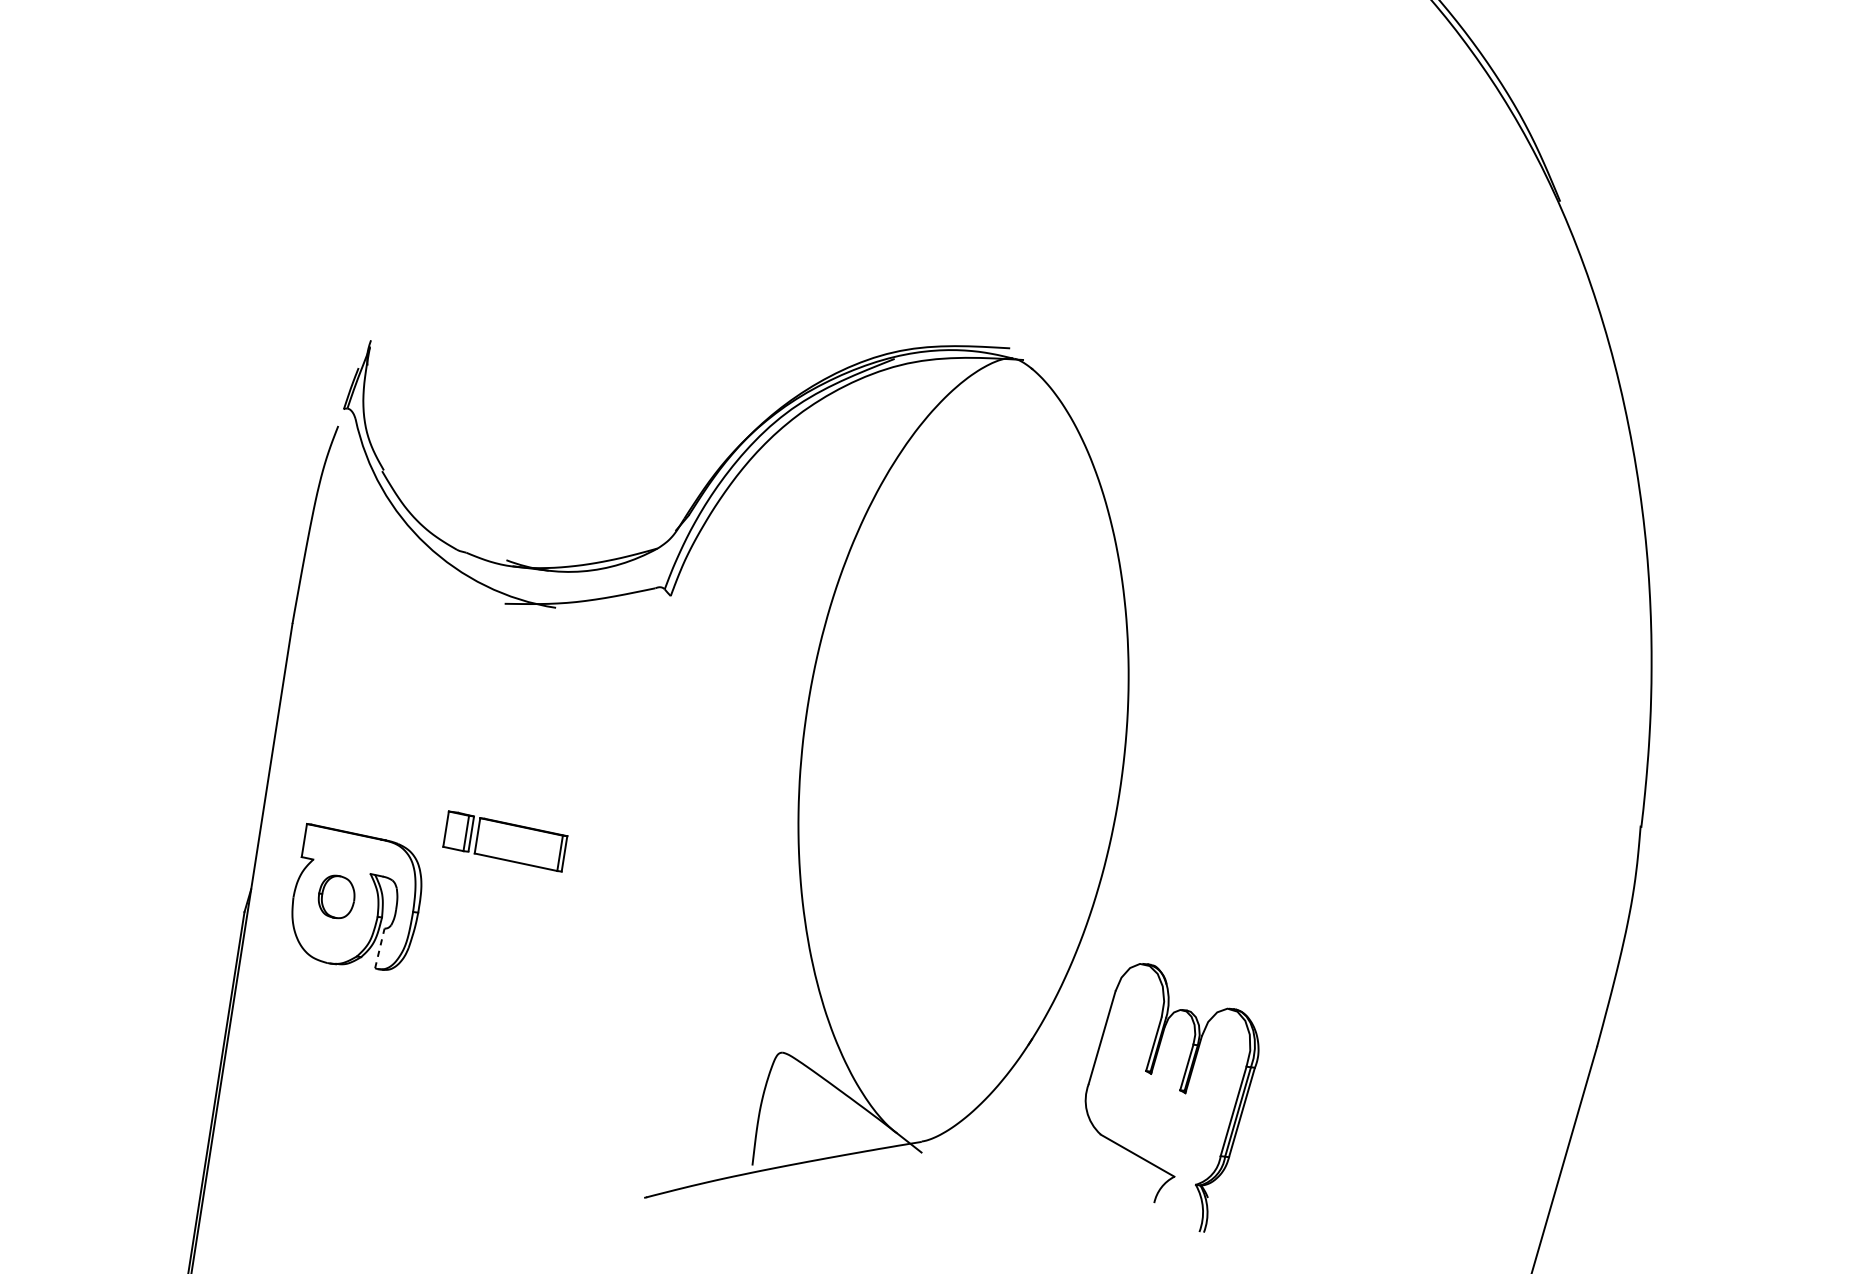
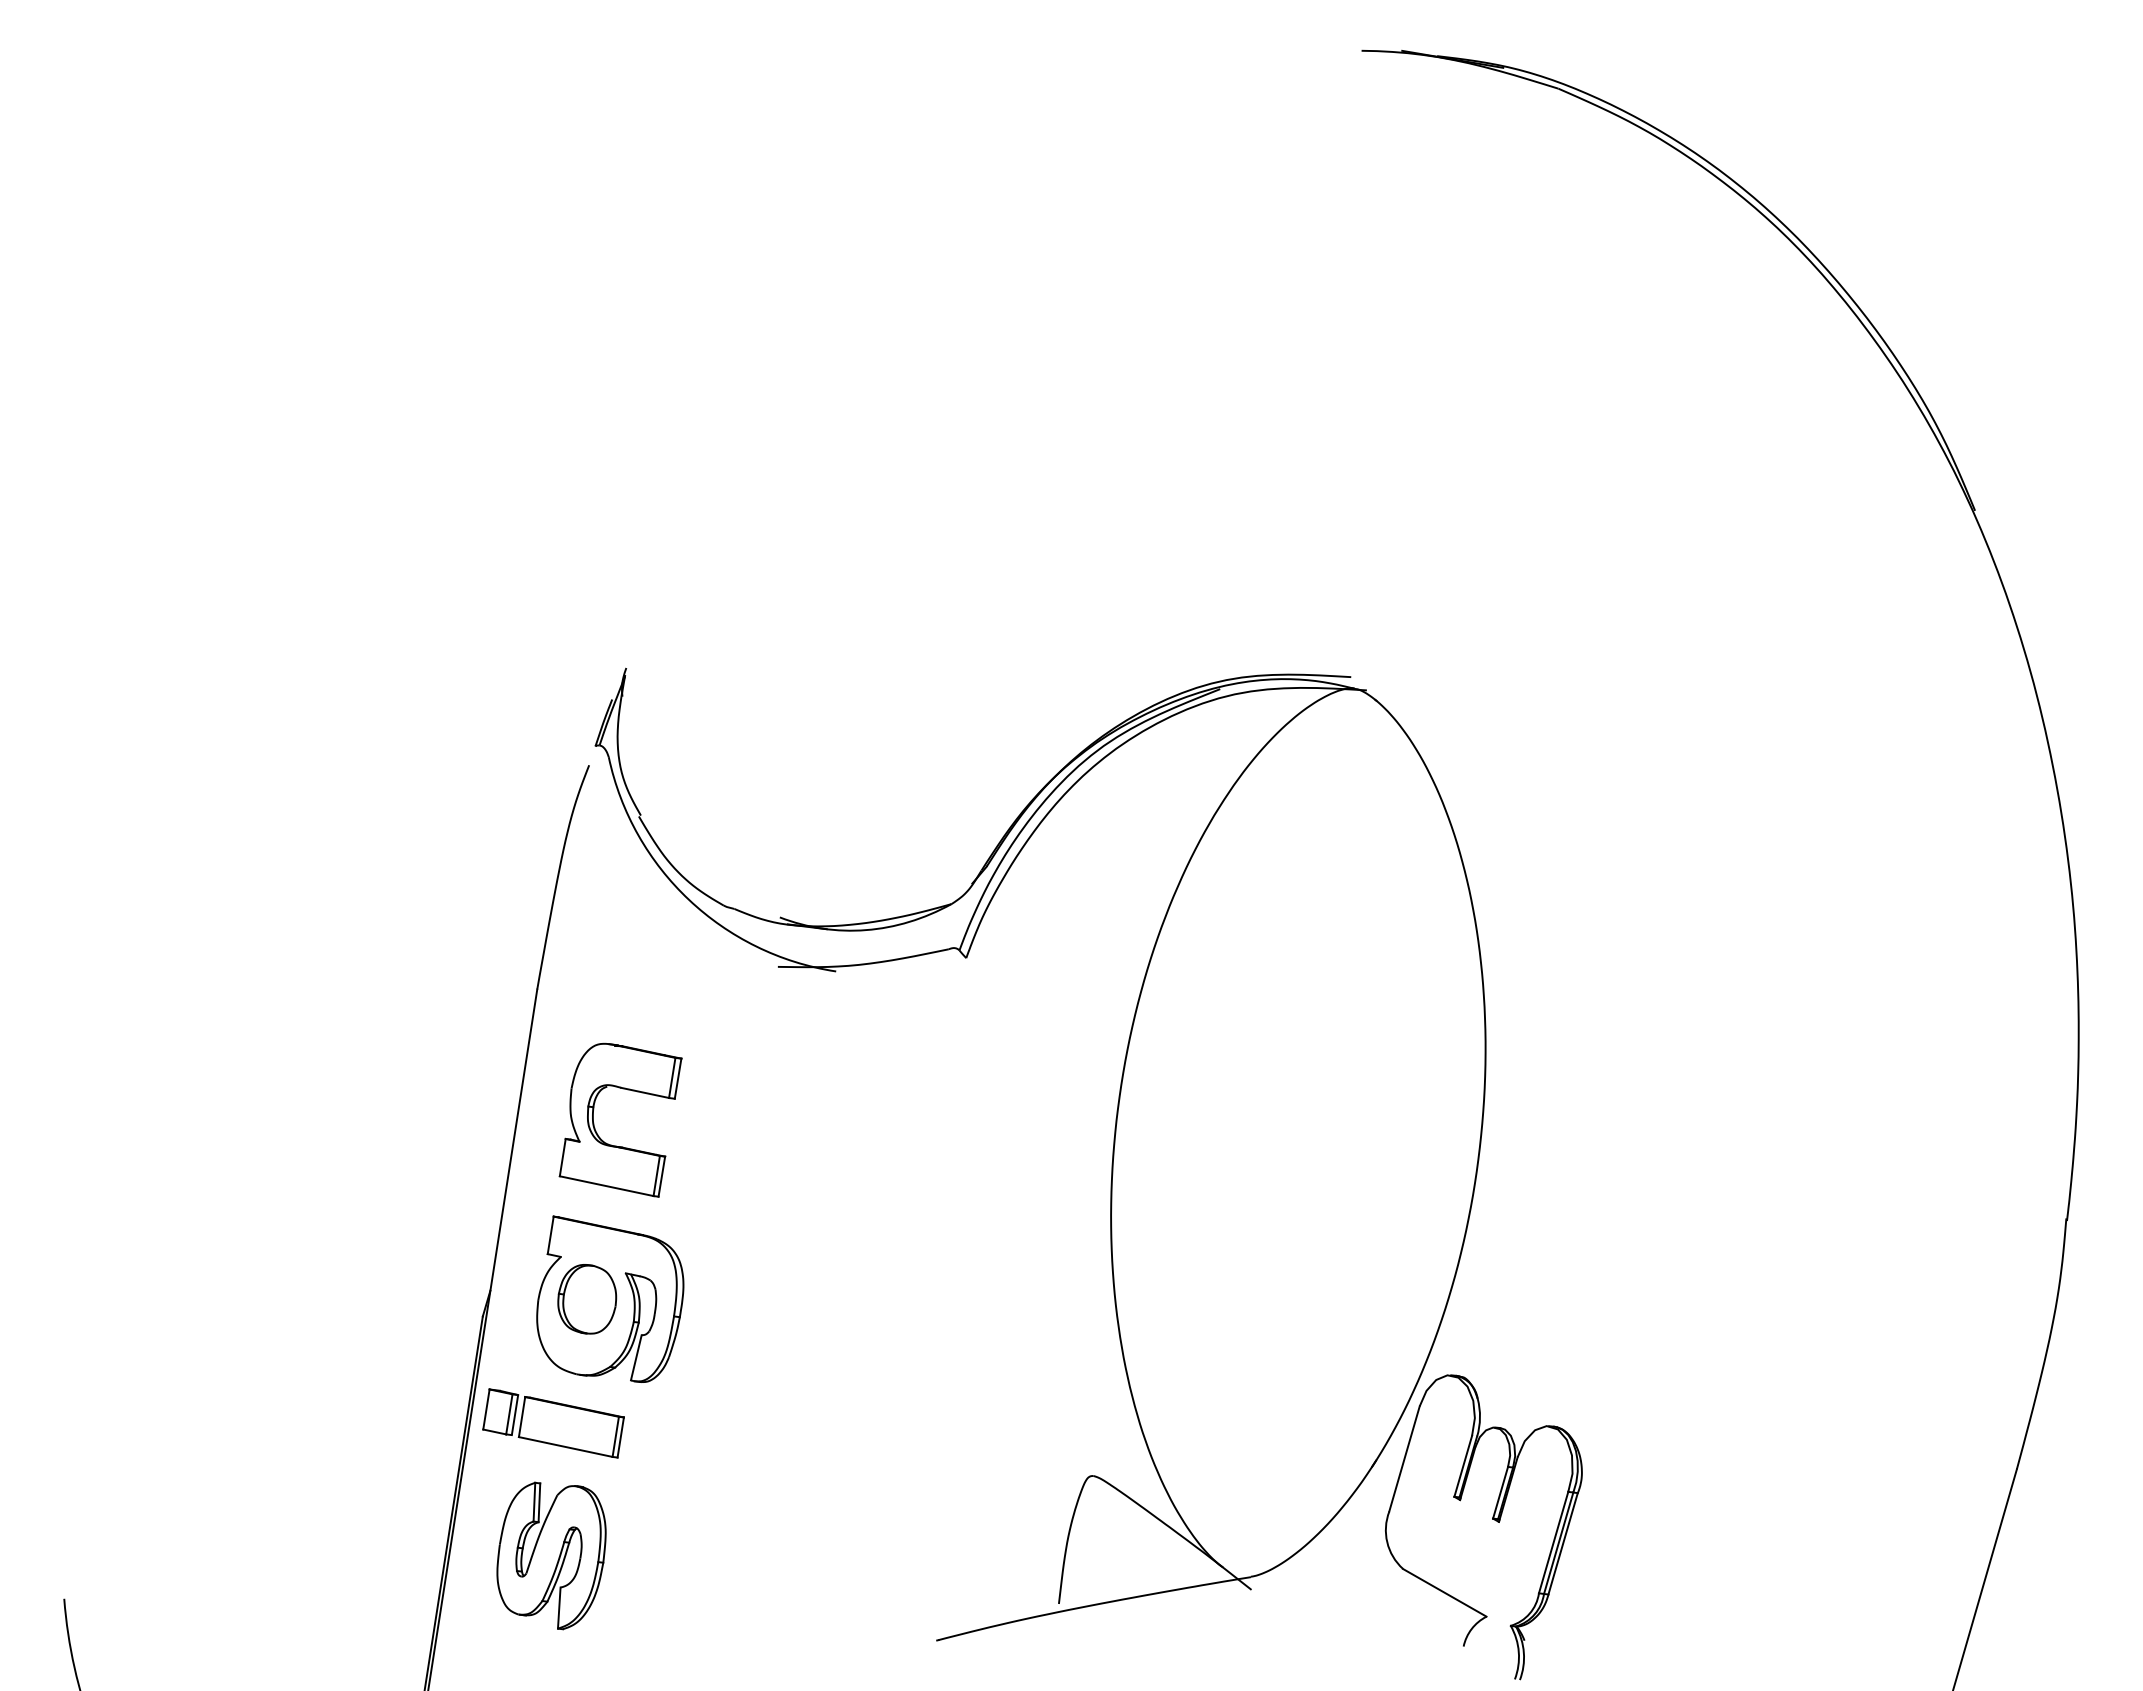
part: (343, 745) -> (595, 1127), added
part: (505, 841) -> (553, 1423), moved
part: (336, 897) -> (587, 1299), size x1.43
line: (380, 948) -> (636, 1357), dashed -> solid
part: (1179, 1091) -> (1492, 1519), moved
part: (305, 1122) -> (551, 1555), added

